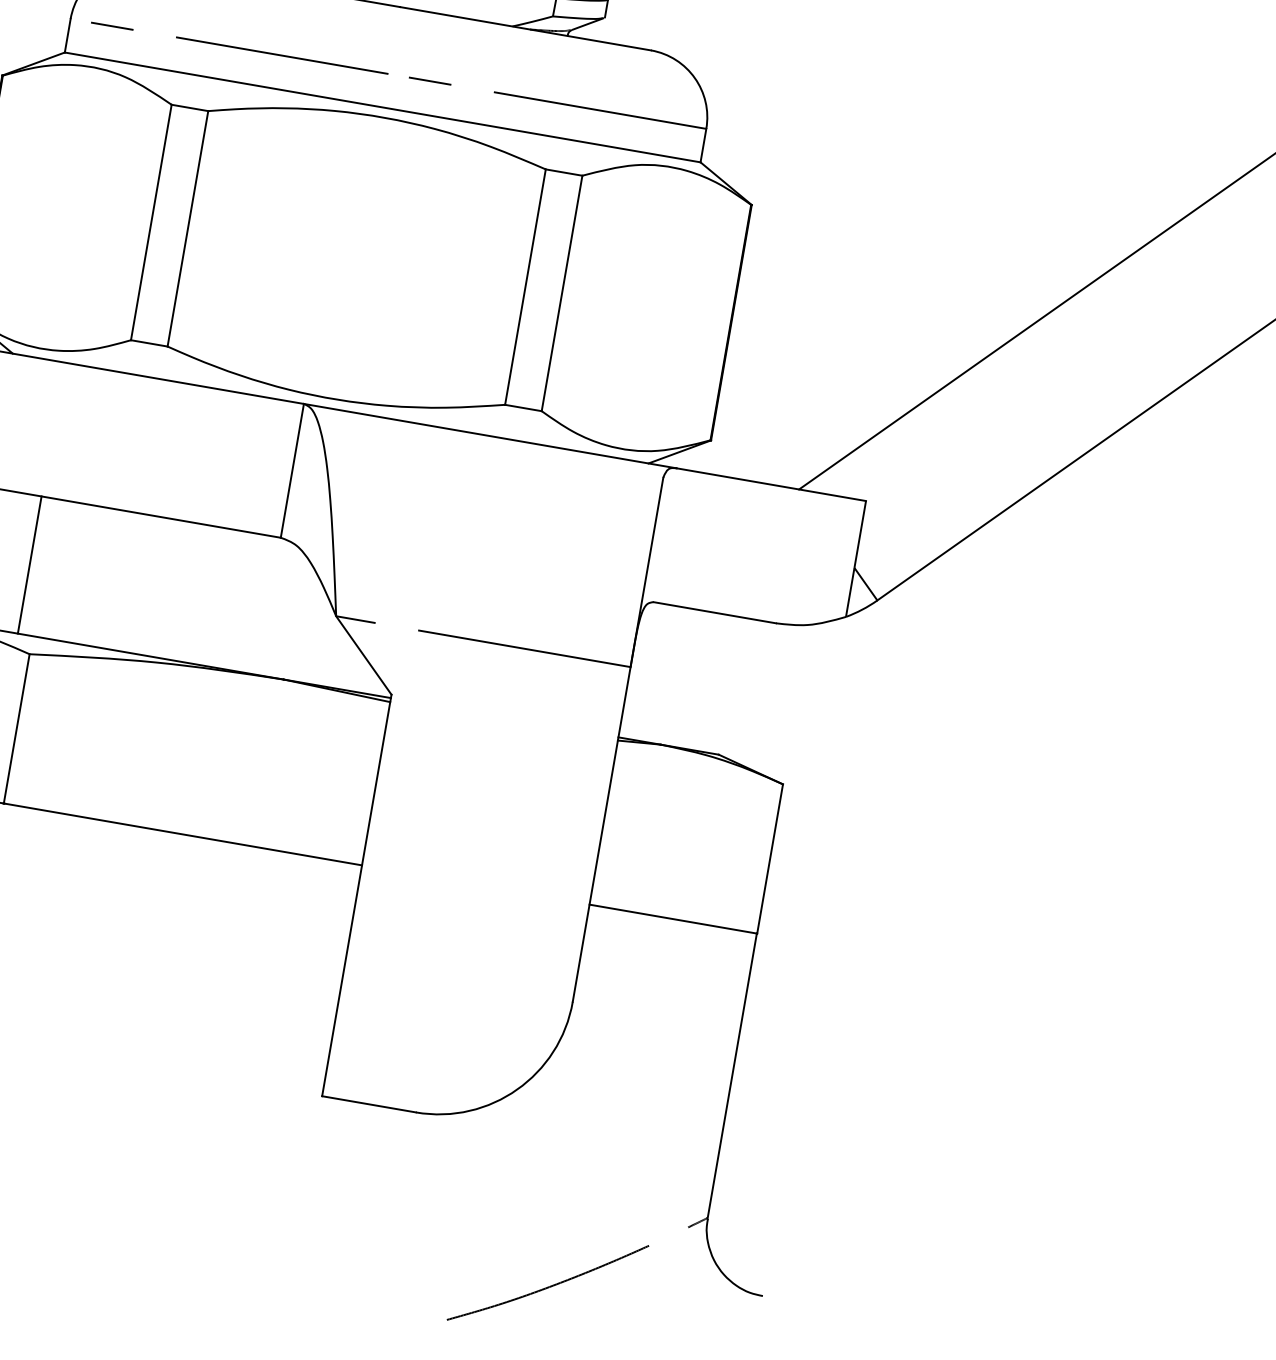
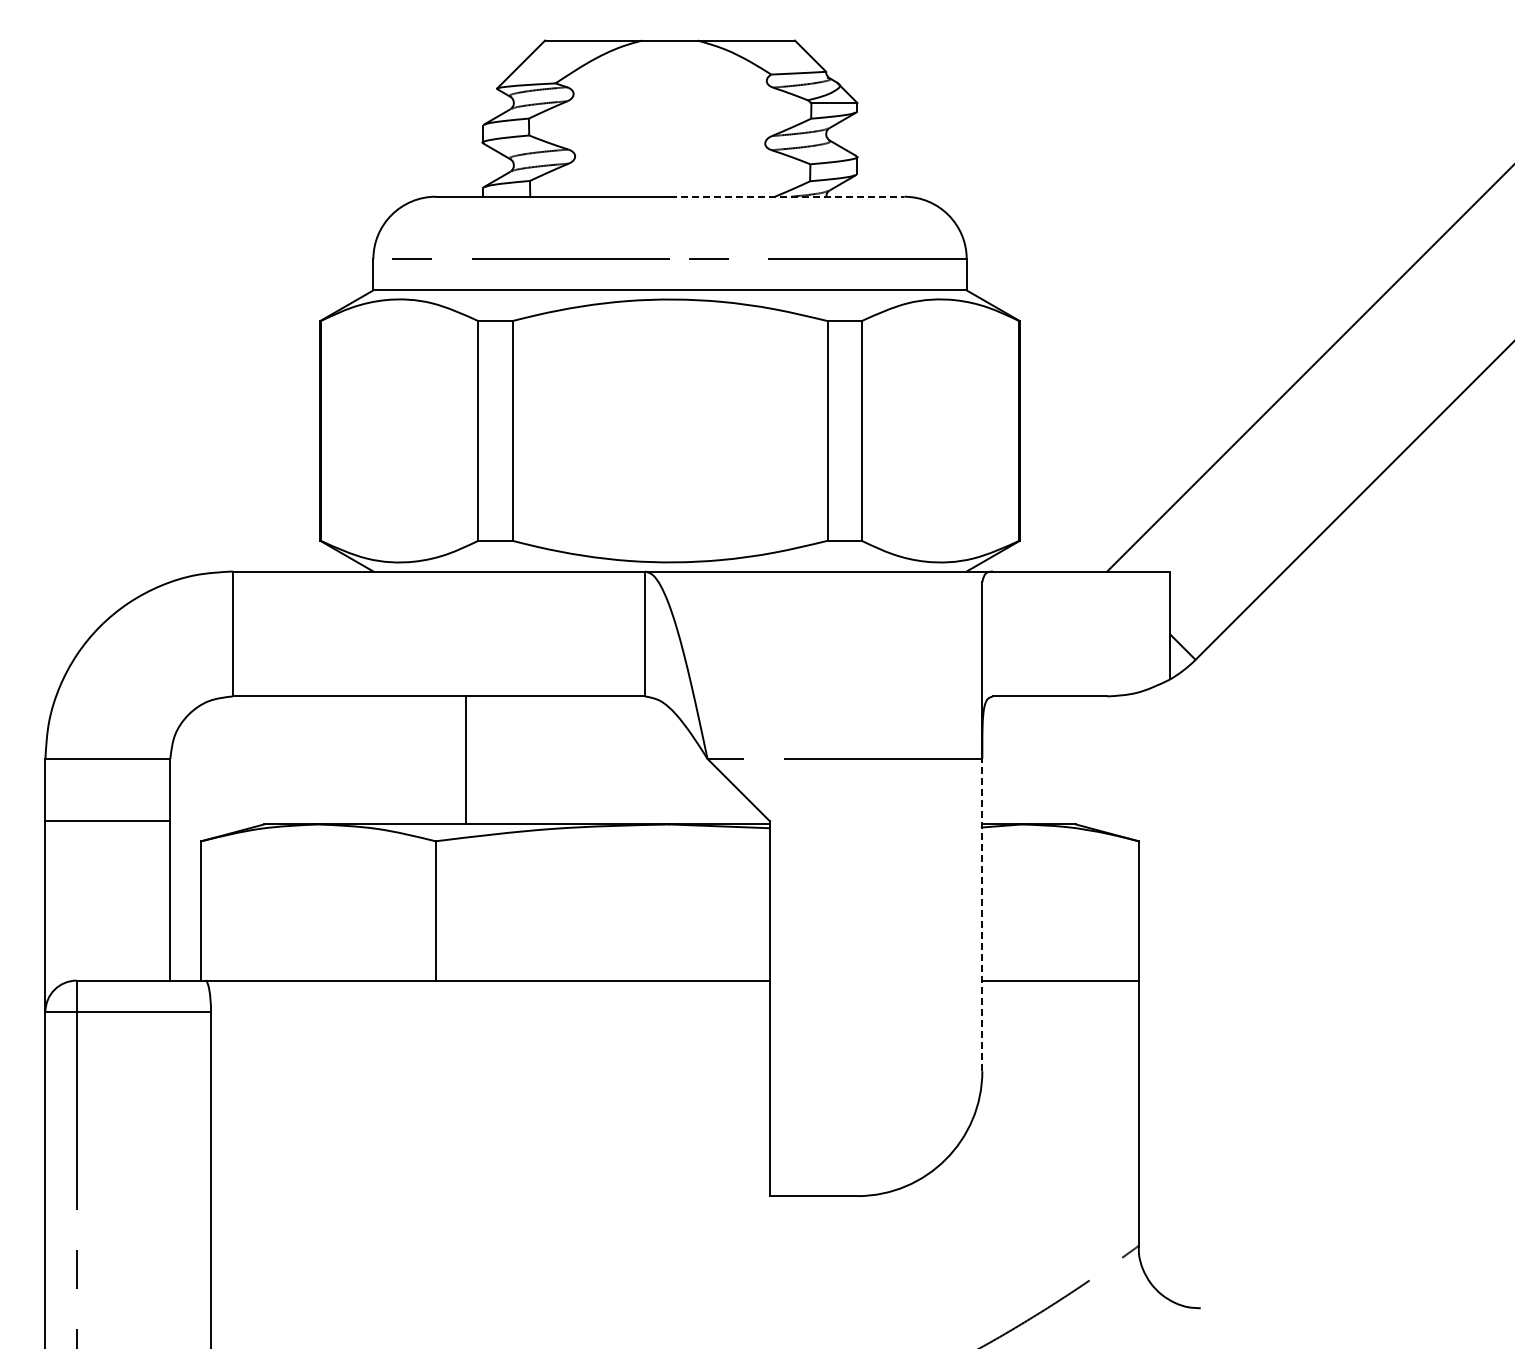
line: (525, 28) -> (787, 196), solid -> dashed
line: (29, 565) -> (465, 760), moved
line: (601, 833) -> (982, 914), solid -> dashed

